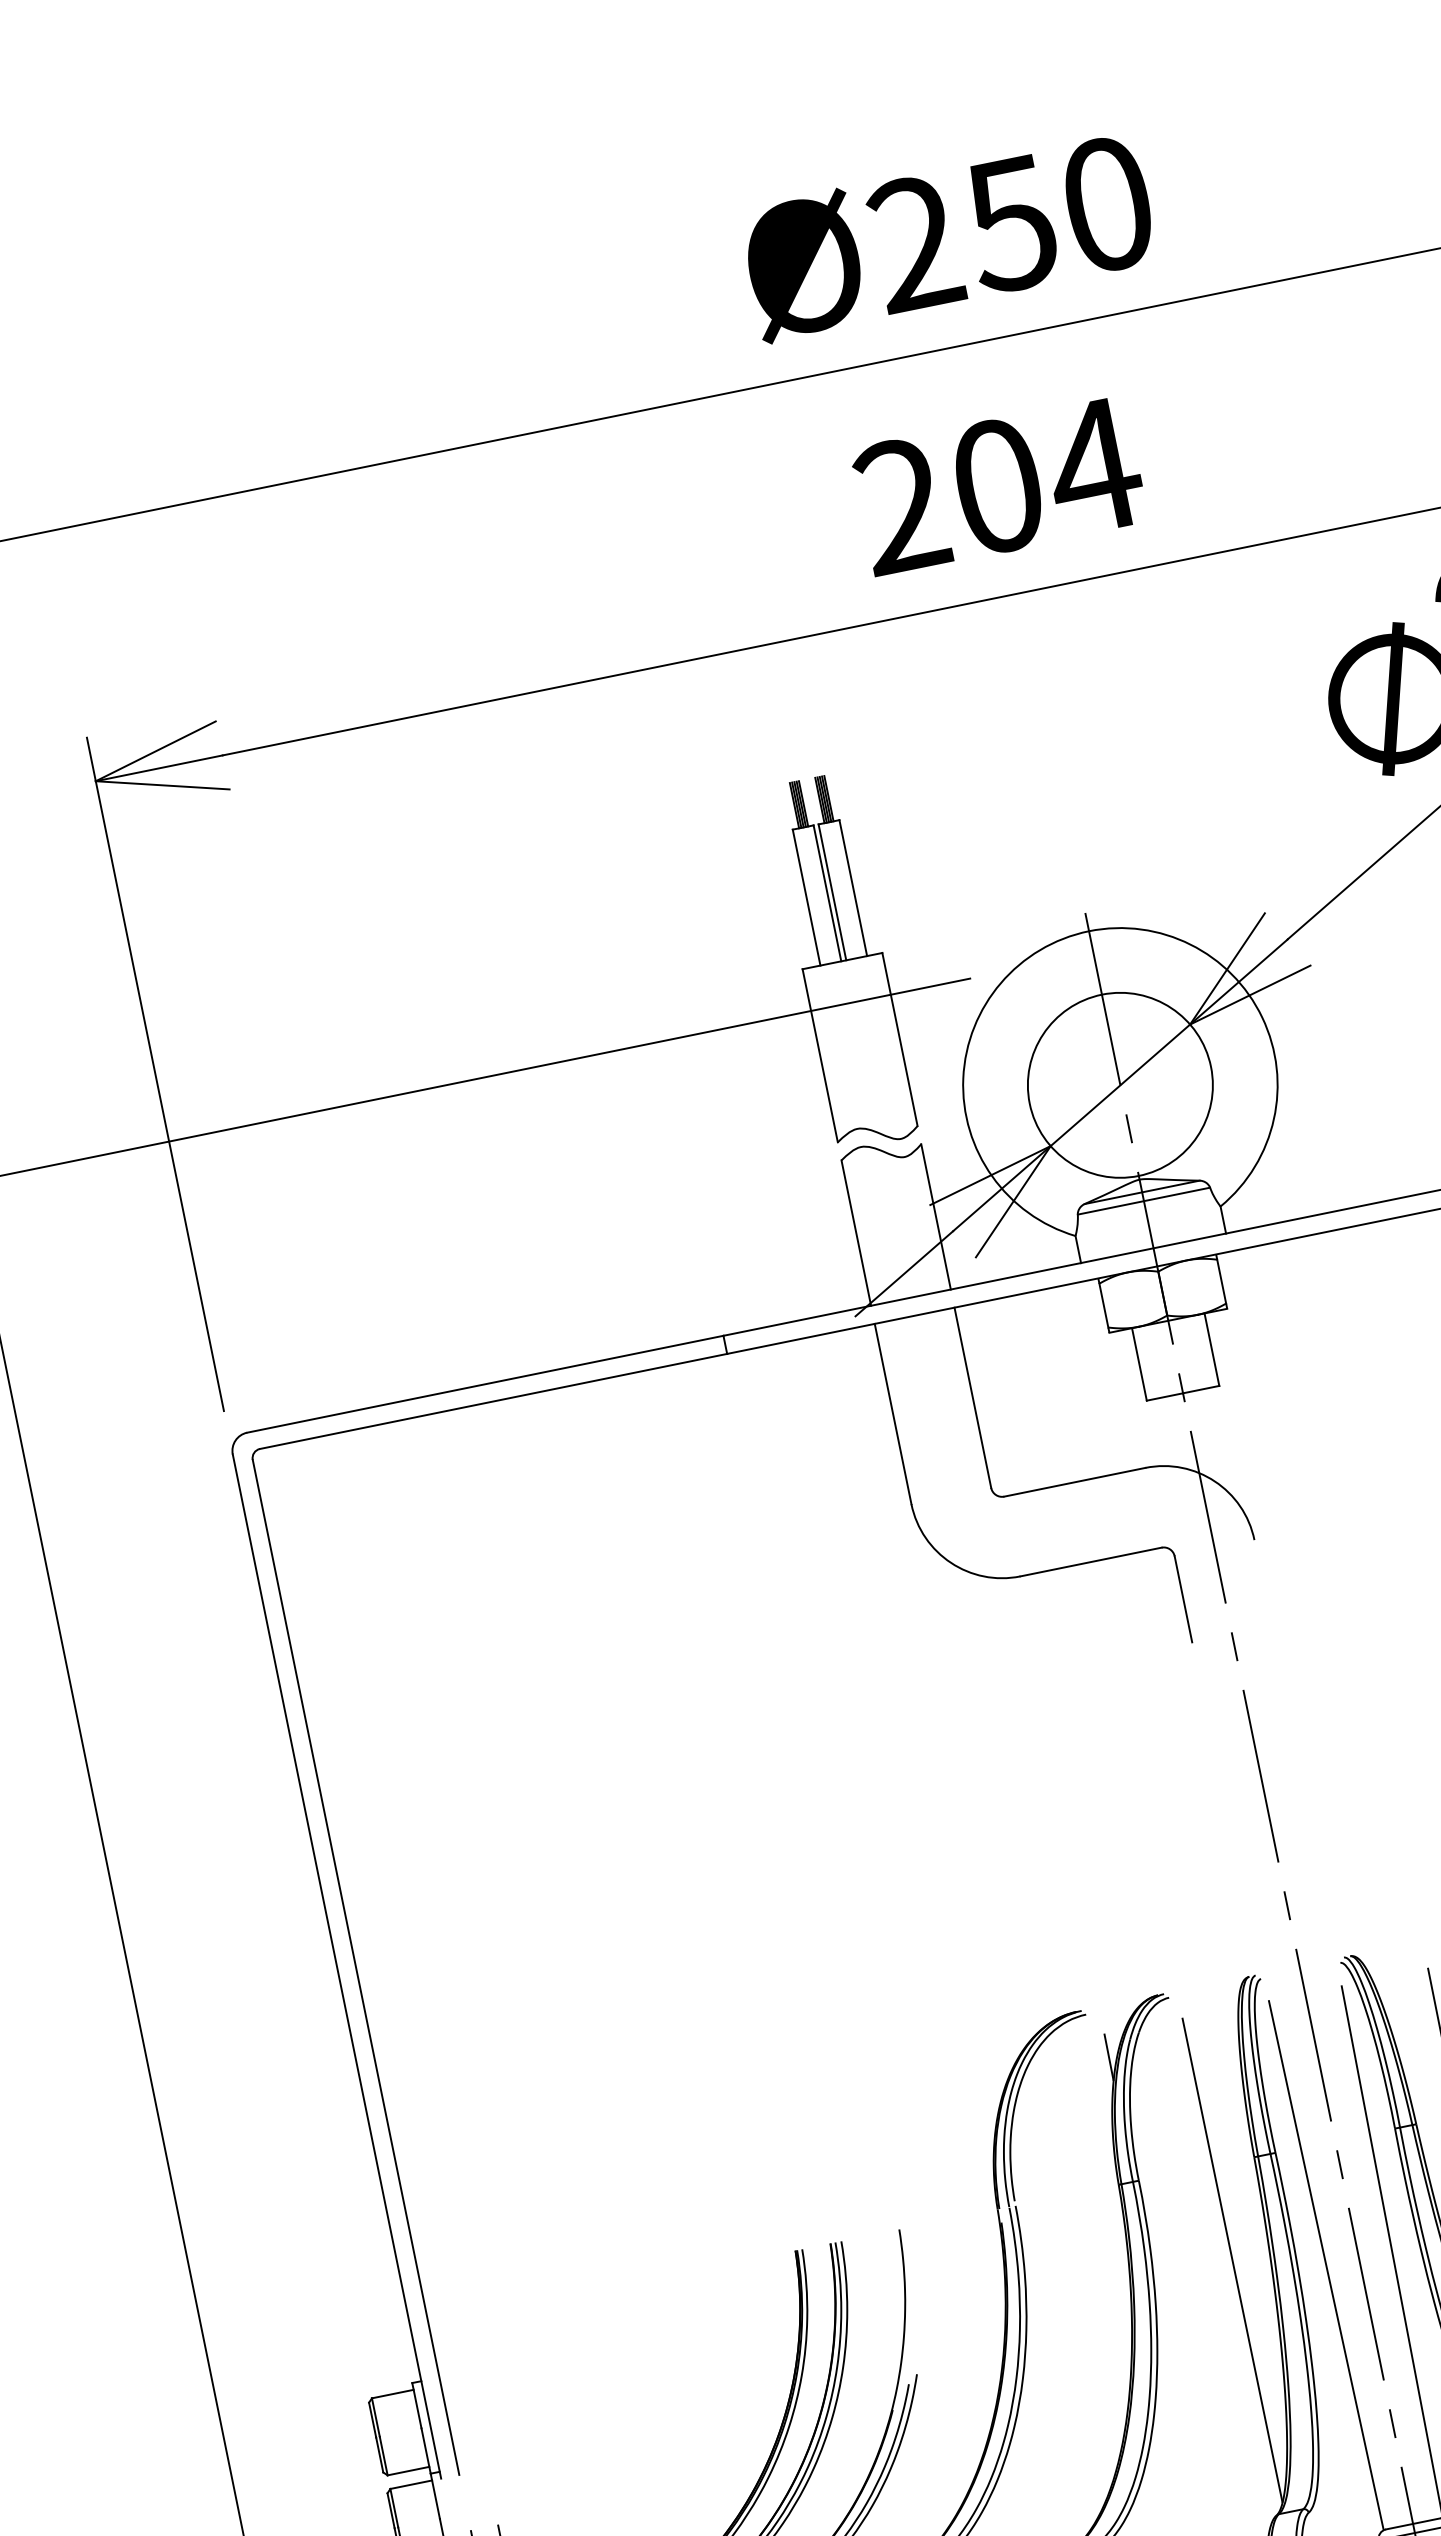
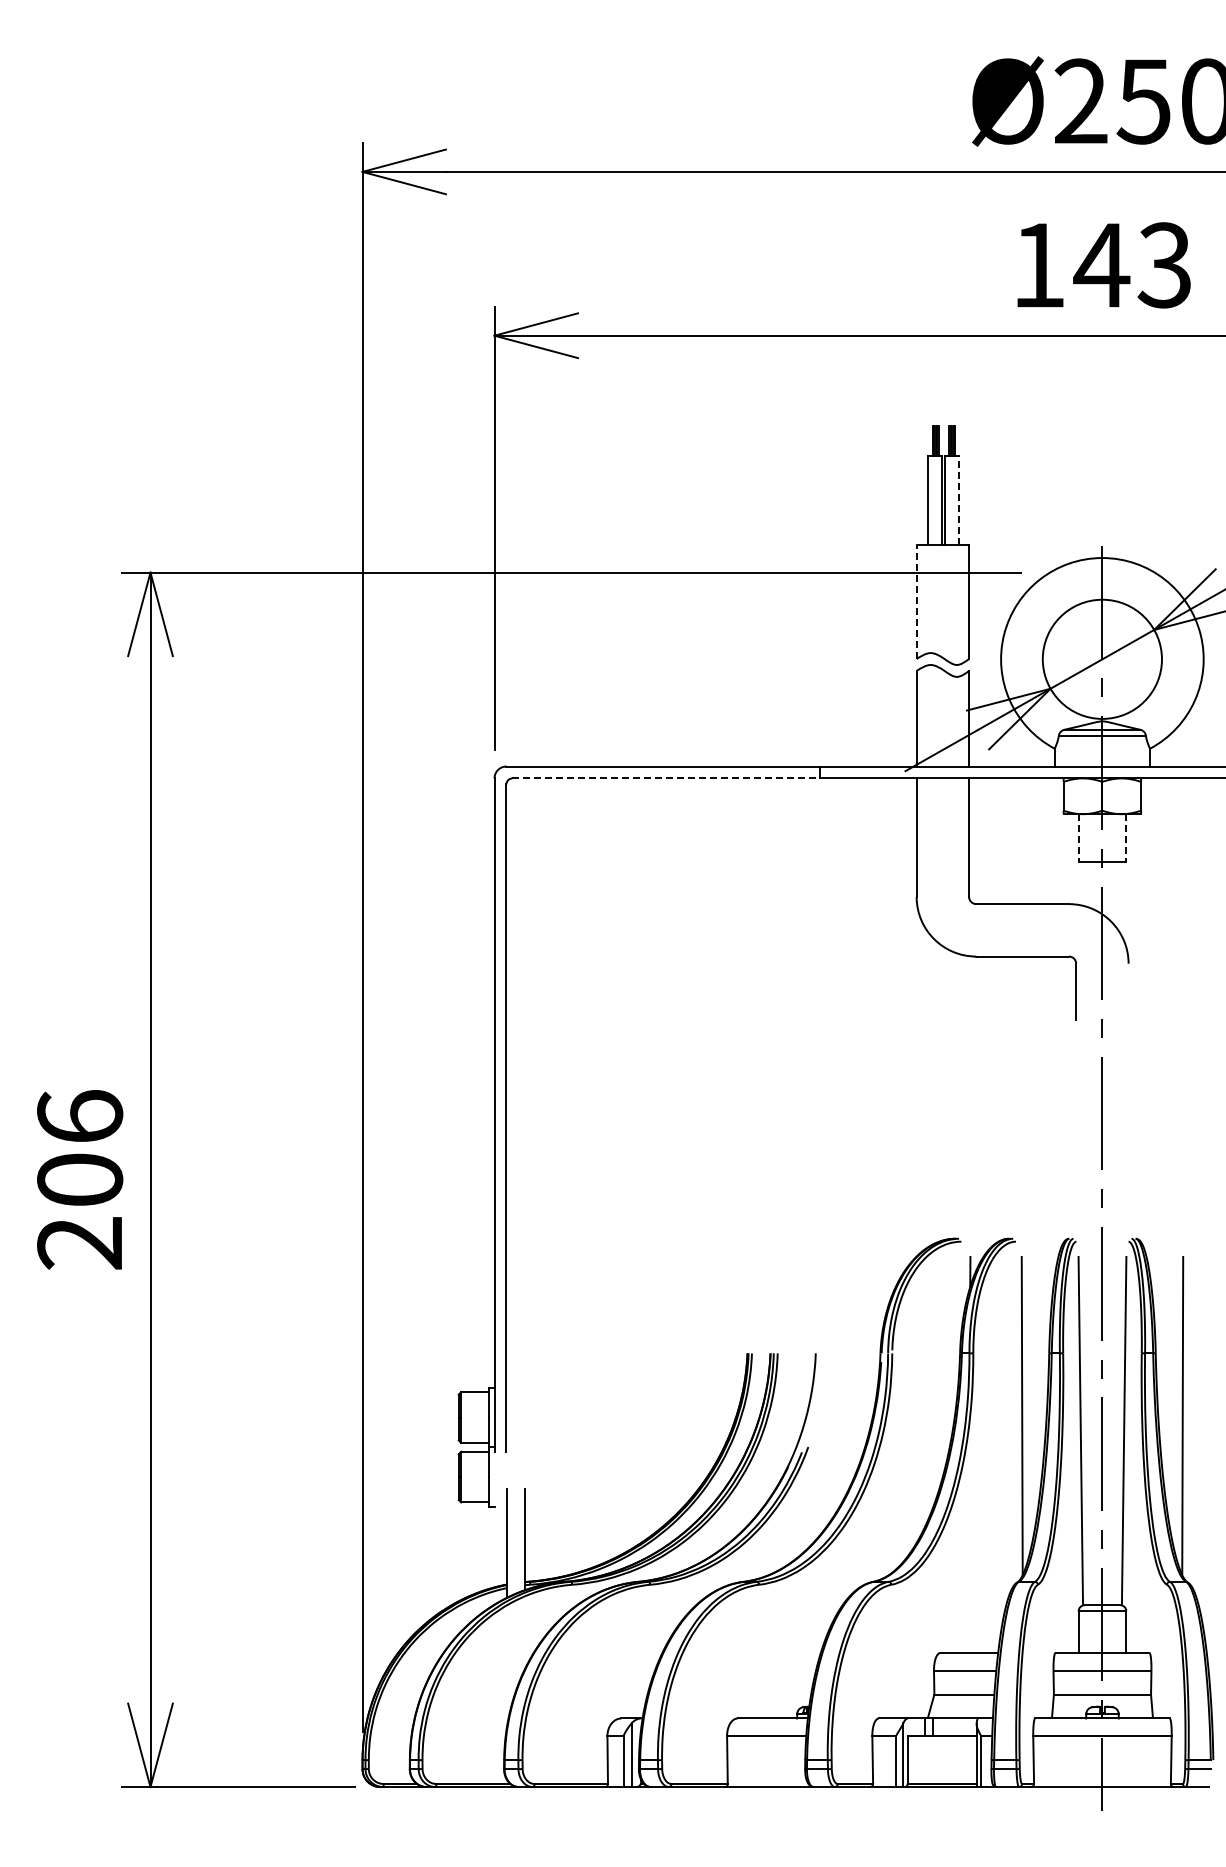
text: (998, 486) -> (1102, 265), 204 -> 143
line: (853, 887) -> (959, 500), solid -> dashed
line: (820, 1056) -> (916, 602), solid -> dashed
line: (1212, 1350) -> (1126, 838), solid -> dashed
line: (1139, 1365) -> (1078, 838), solid -> dashed
line: (494, 1401) -> (666, 778), solid -> dashed

